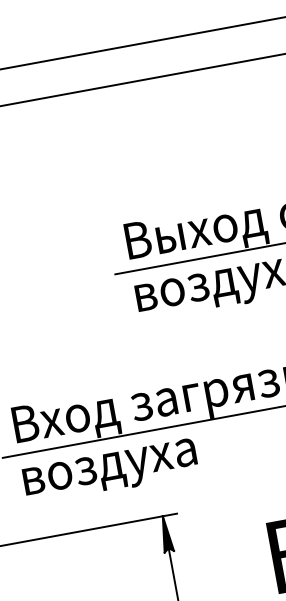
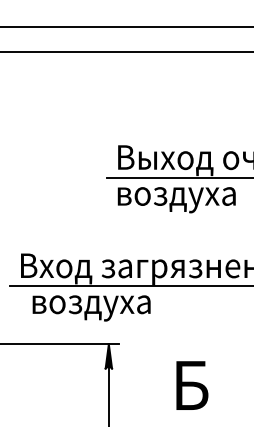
text: (110, 472) -> (91, 308), moved

